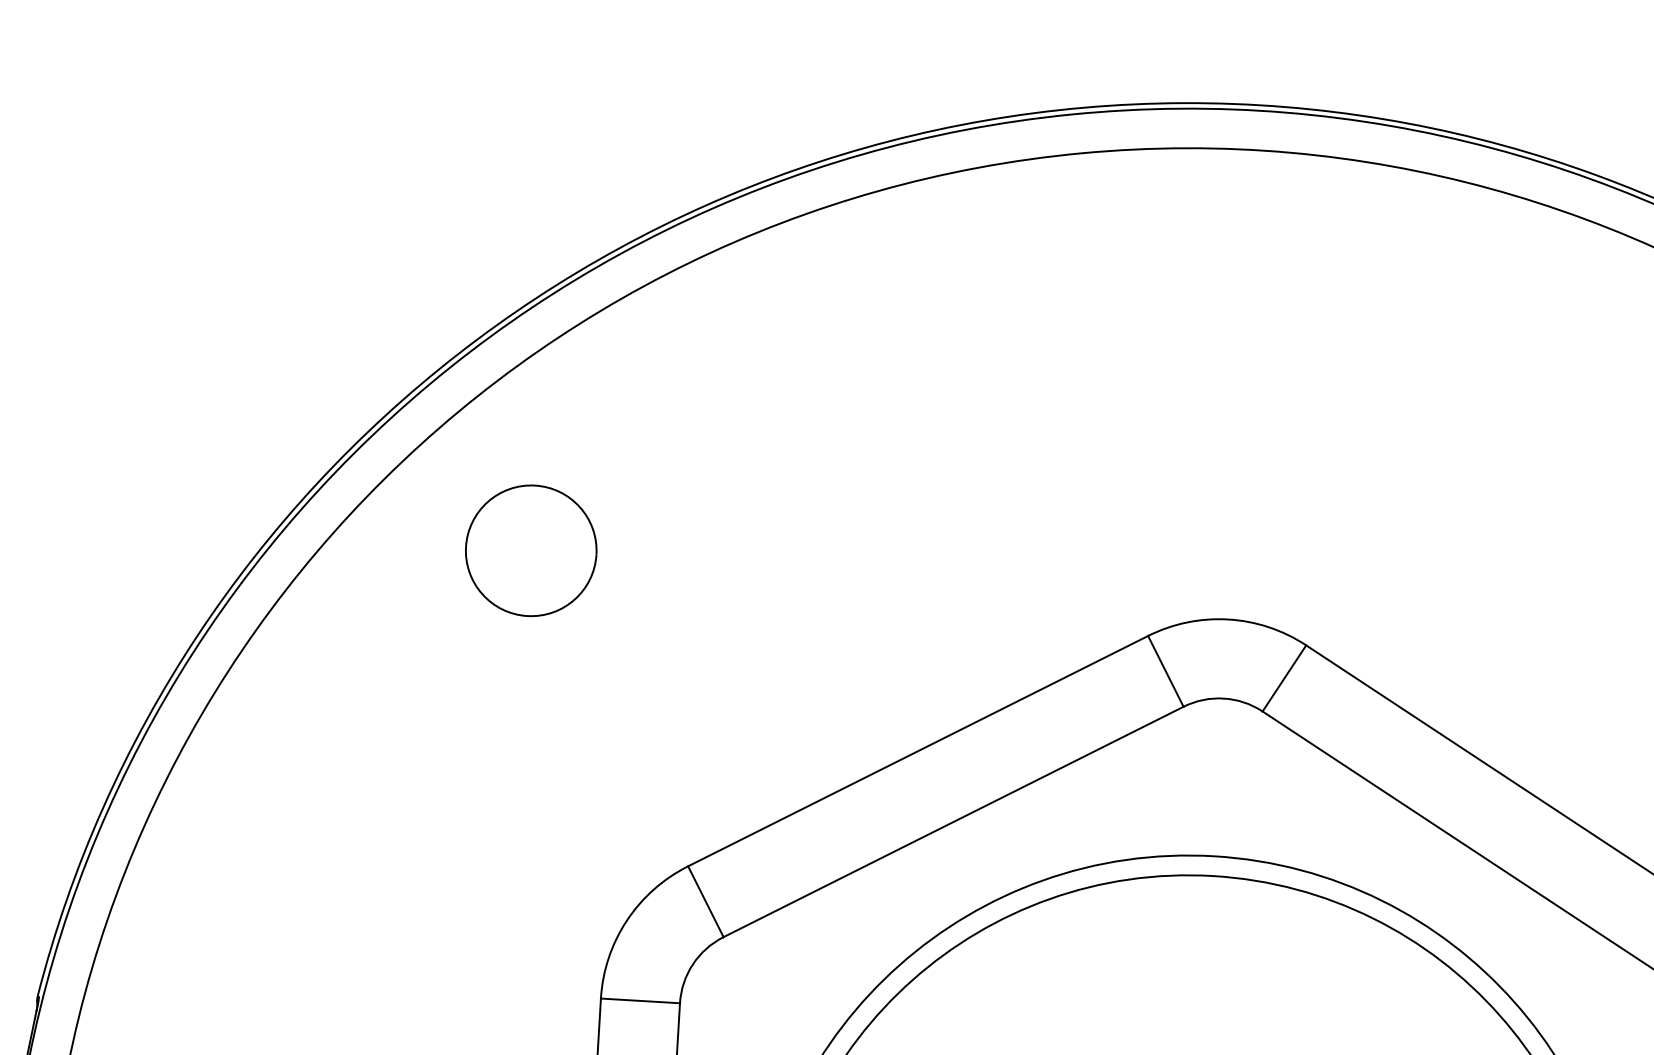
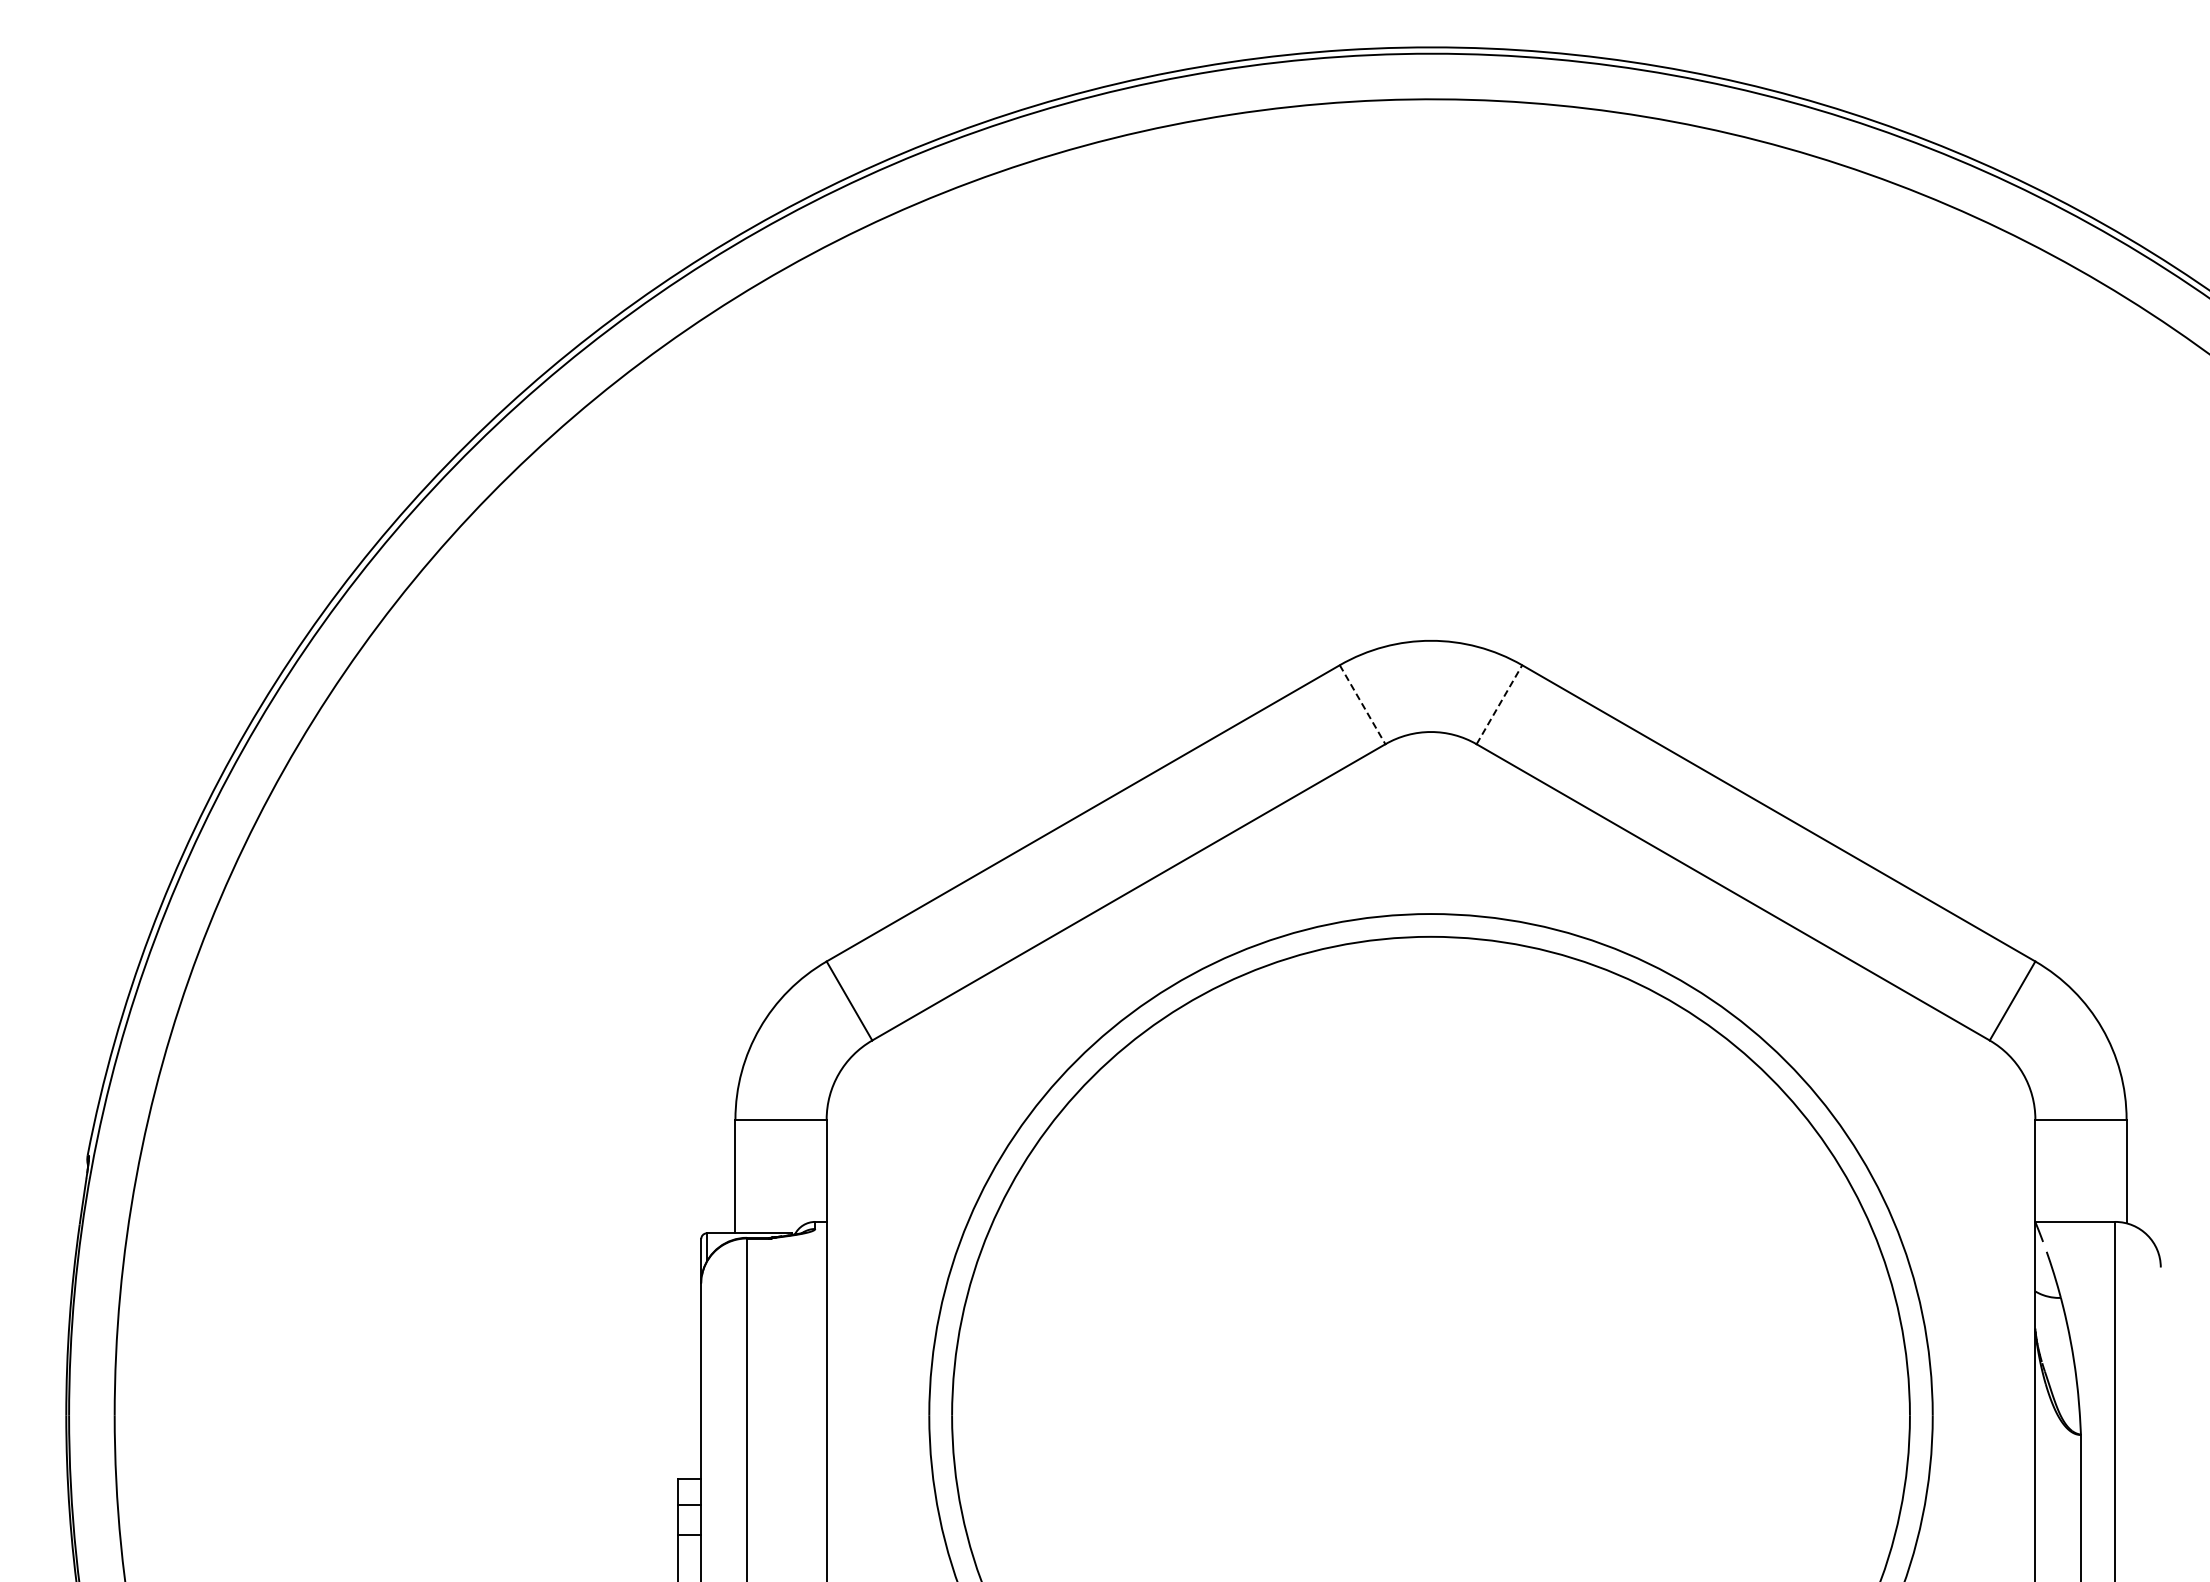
part: (531, 550) -> (624, 609), removed
line: (1165, 671) -> (1362, 704), solid -> dashed
line: (1284, 678) -> (1499, 704), solid -> dashed

